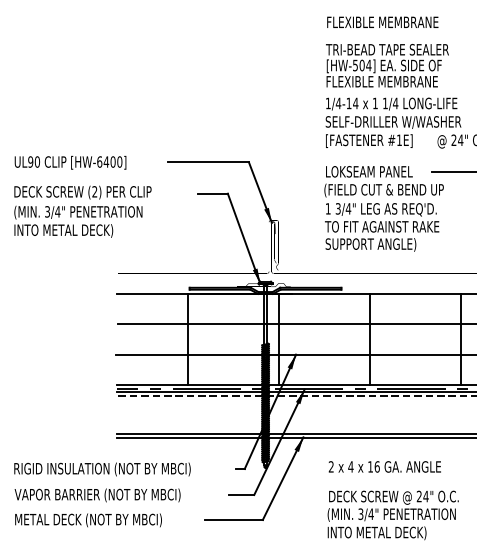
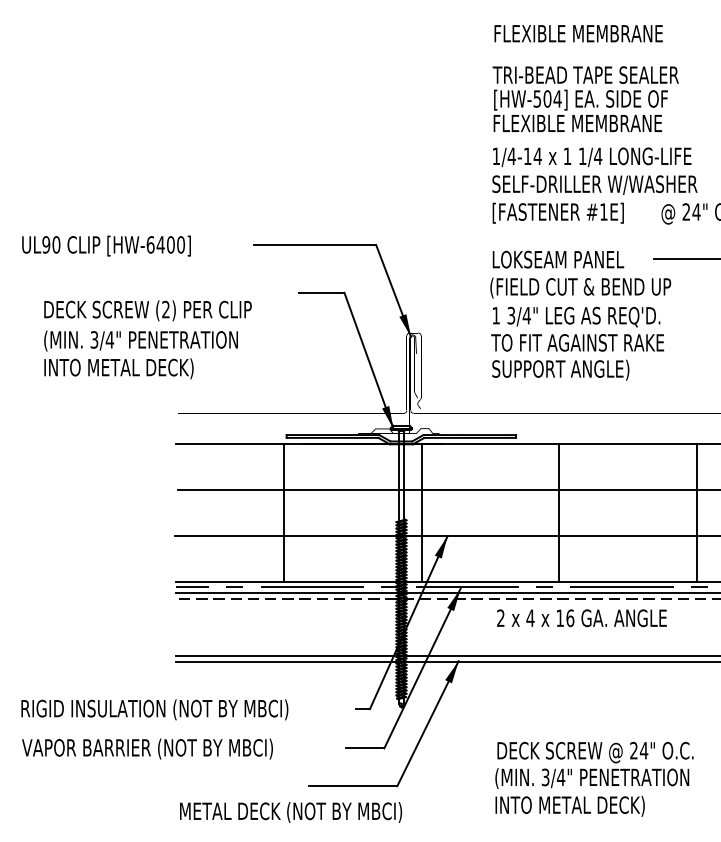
text: (82, 211) -> (147, 339), moved
text: (384, 466) -> (581, 617), moved
text: (88, 520) -> (290, 812), moved

